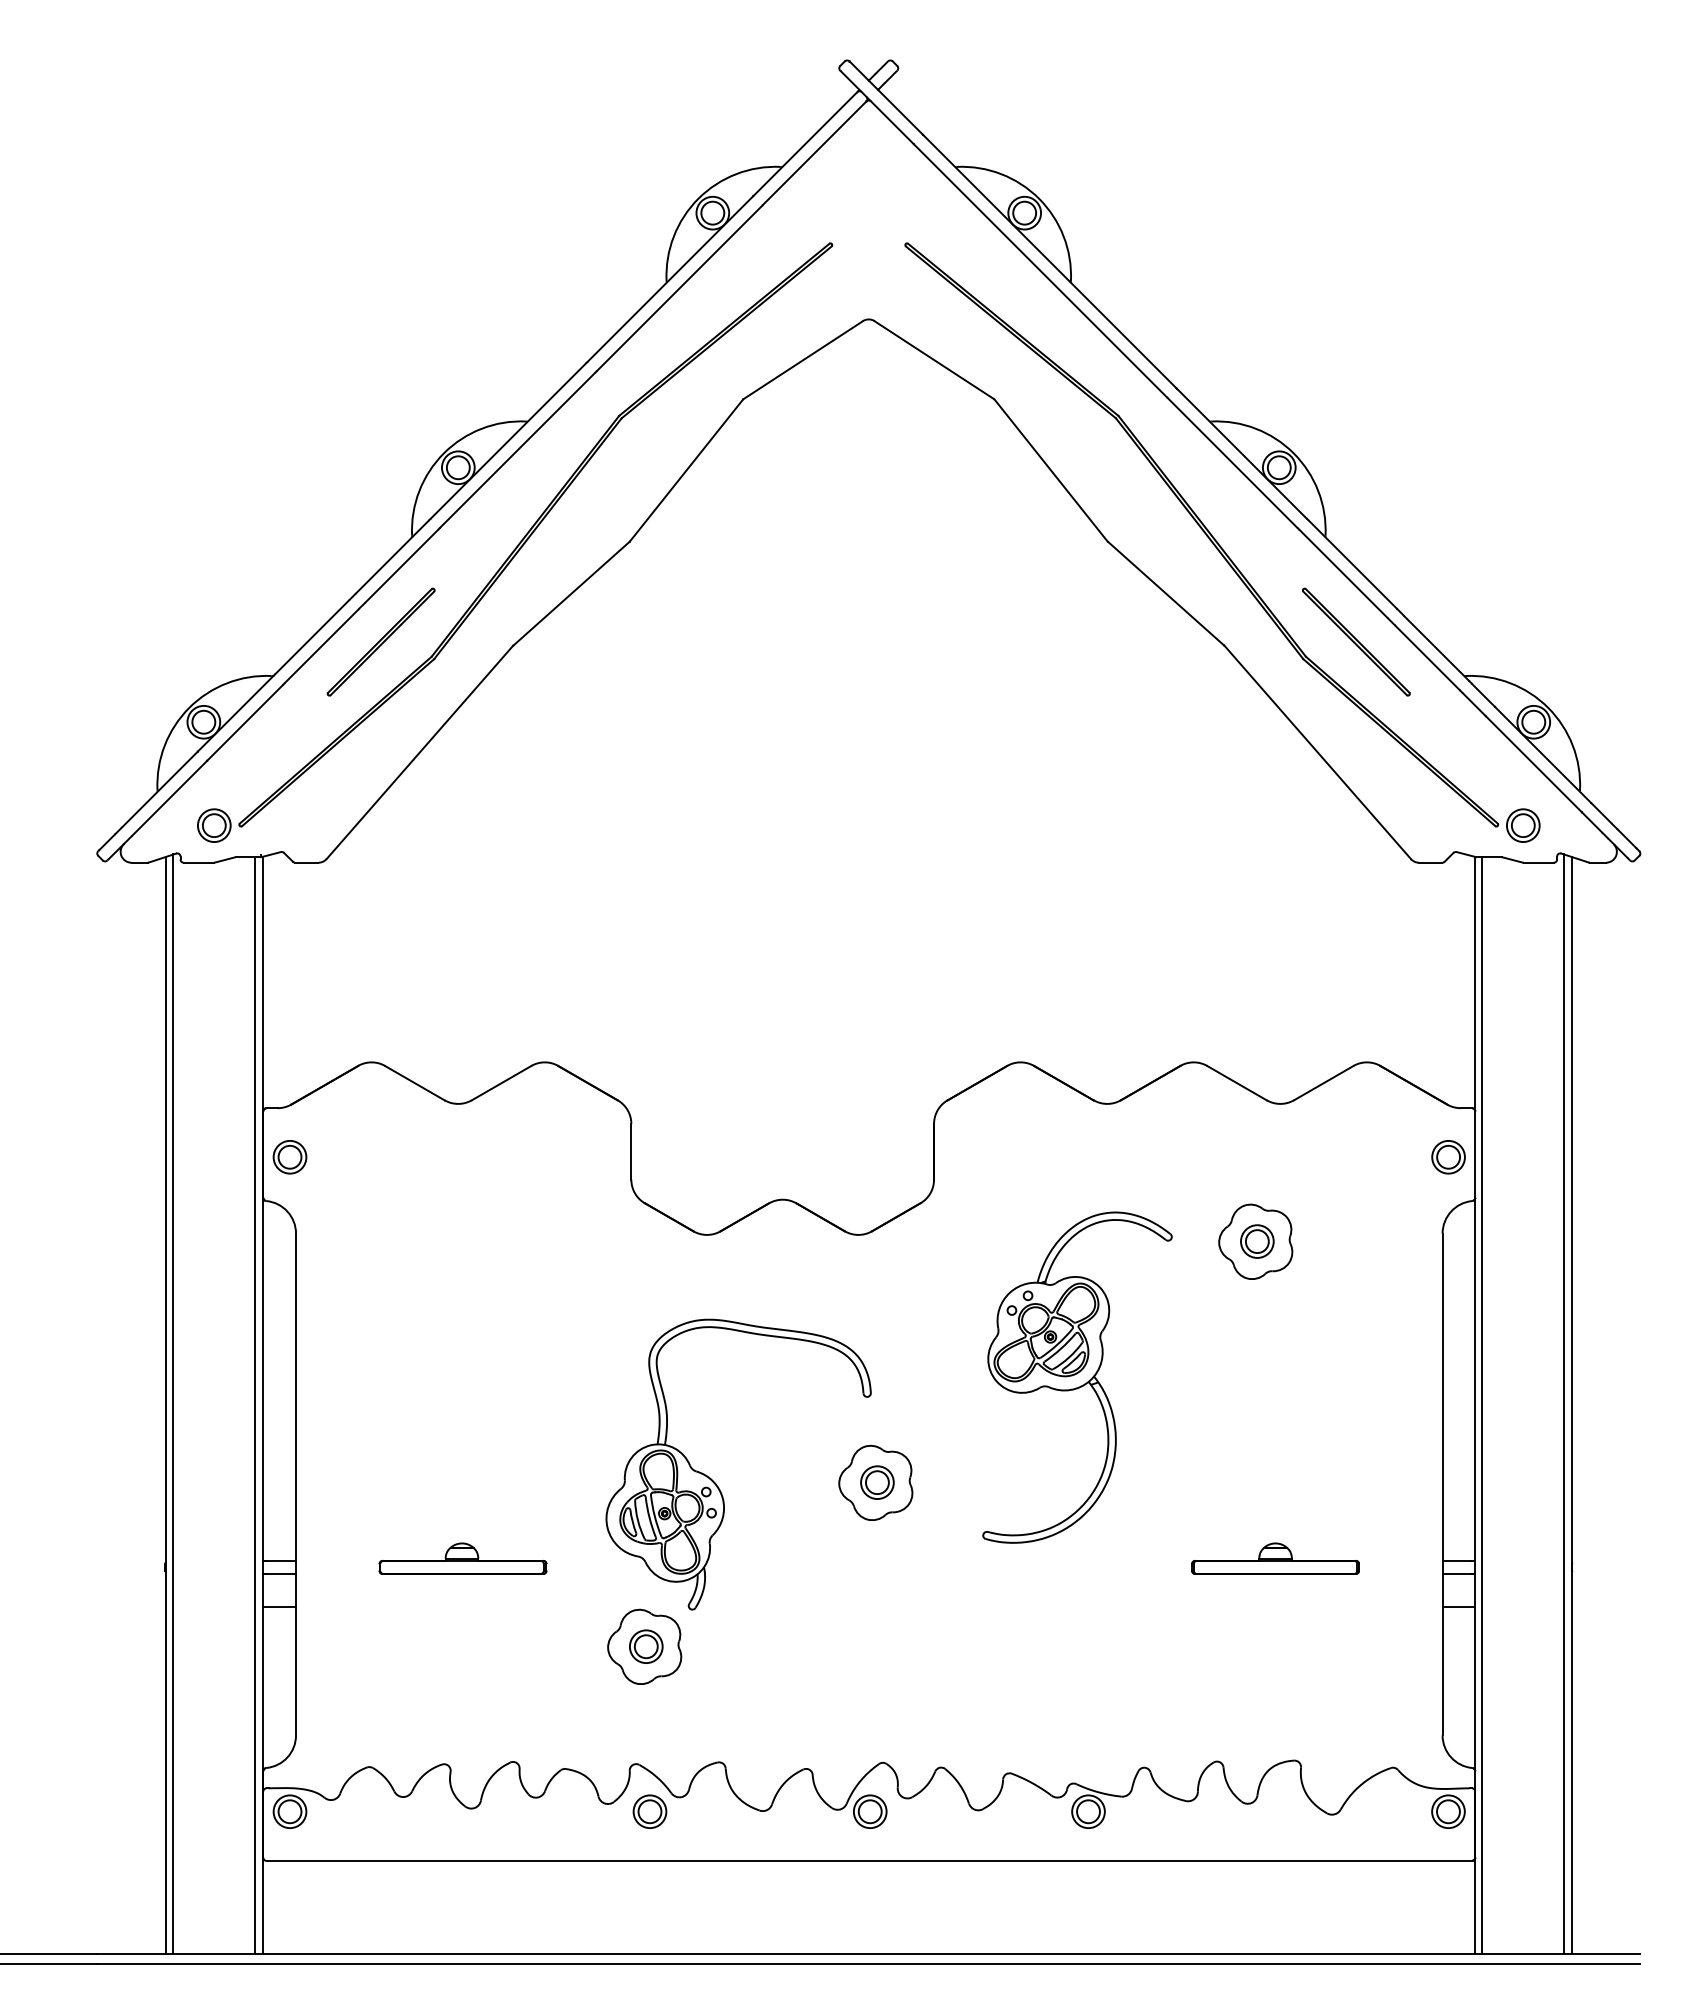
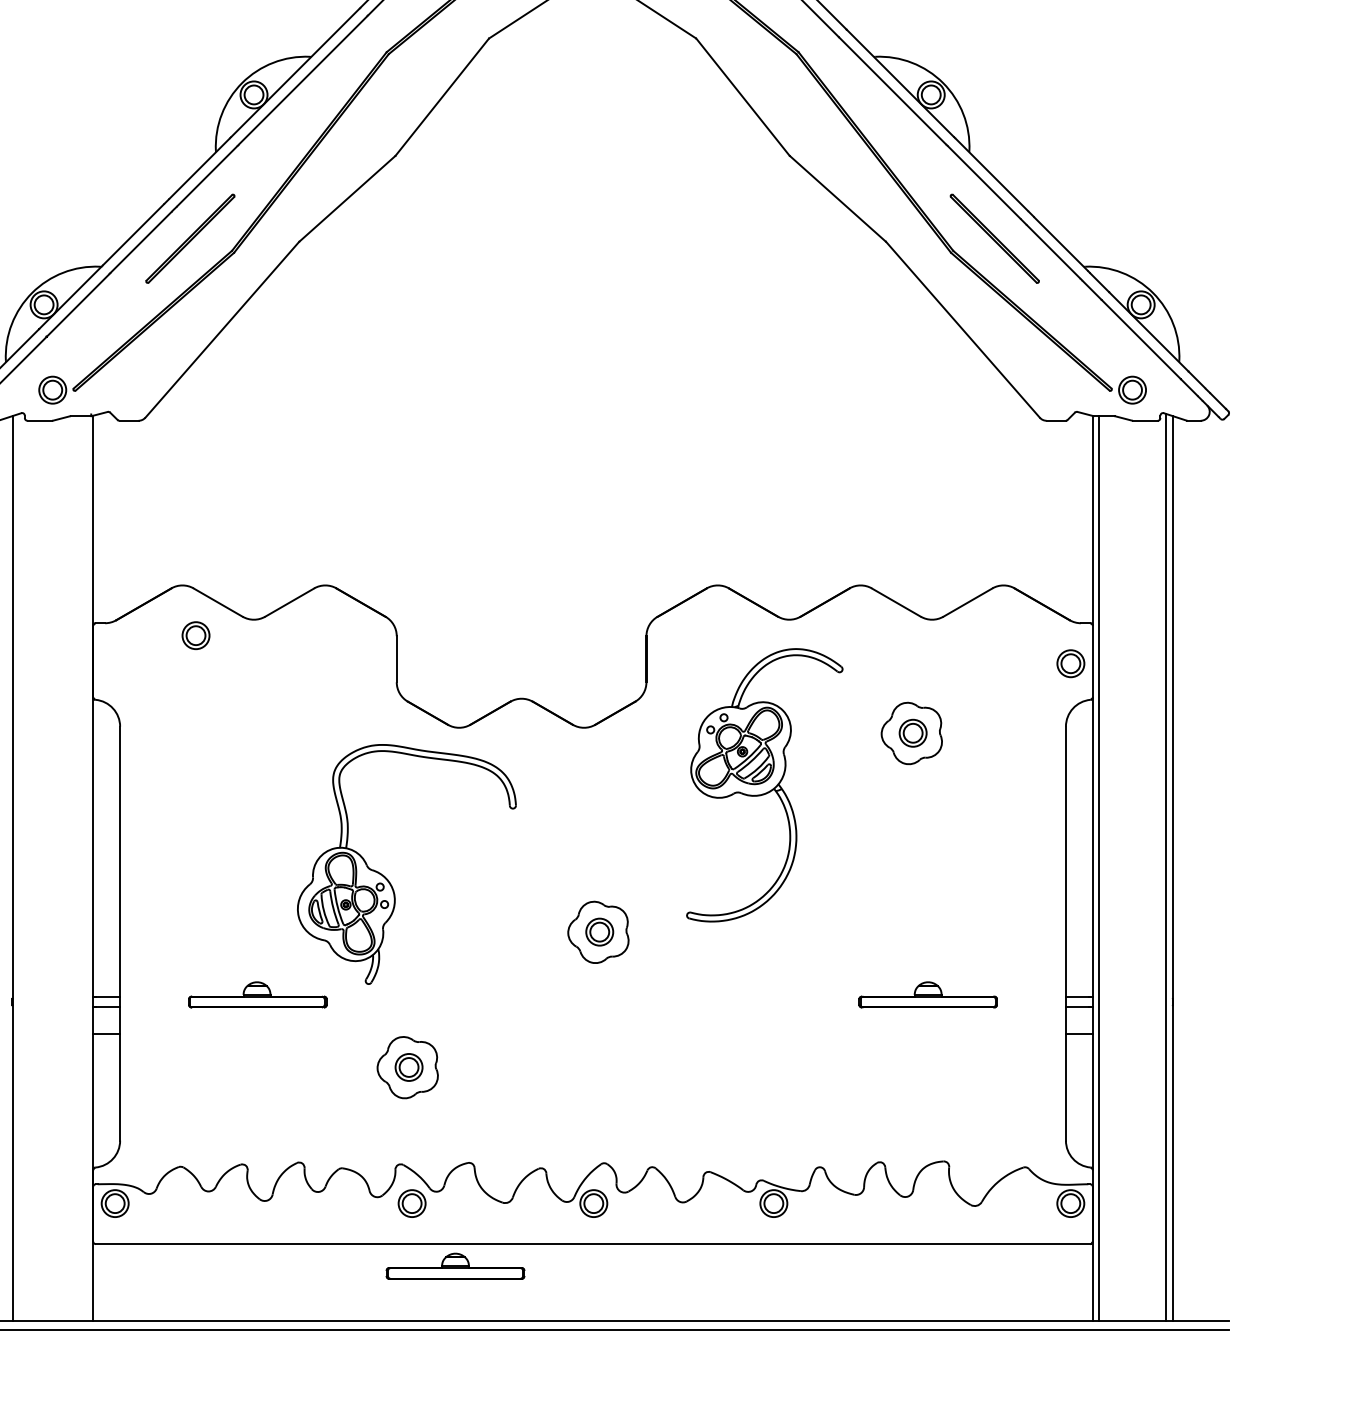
part: (289, 1157) -> (195, 635), moved
part: (1077, 1377) -> (764, 785), moved
line: (173, 1403) -> (19, 866), removed
line: (255, 1405) -> (86, 868), removed
part: (716, 1483) -> (388, 880), moved
part: (702, 1887) -> (455, 1266), added

